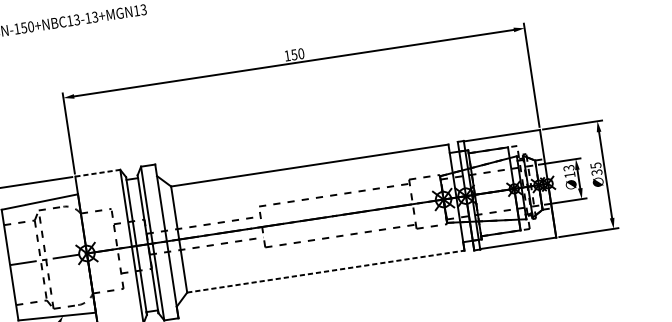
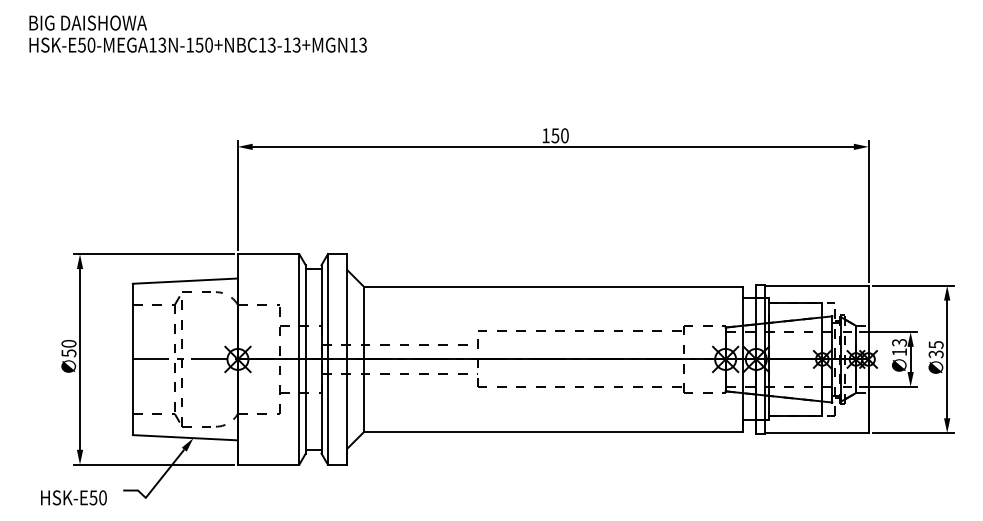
line: (97, 173) -> (268, 254), dashed -> solid
line: (325, 271) -> (553, 431), dashed -> solid

